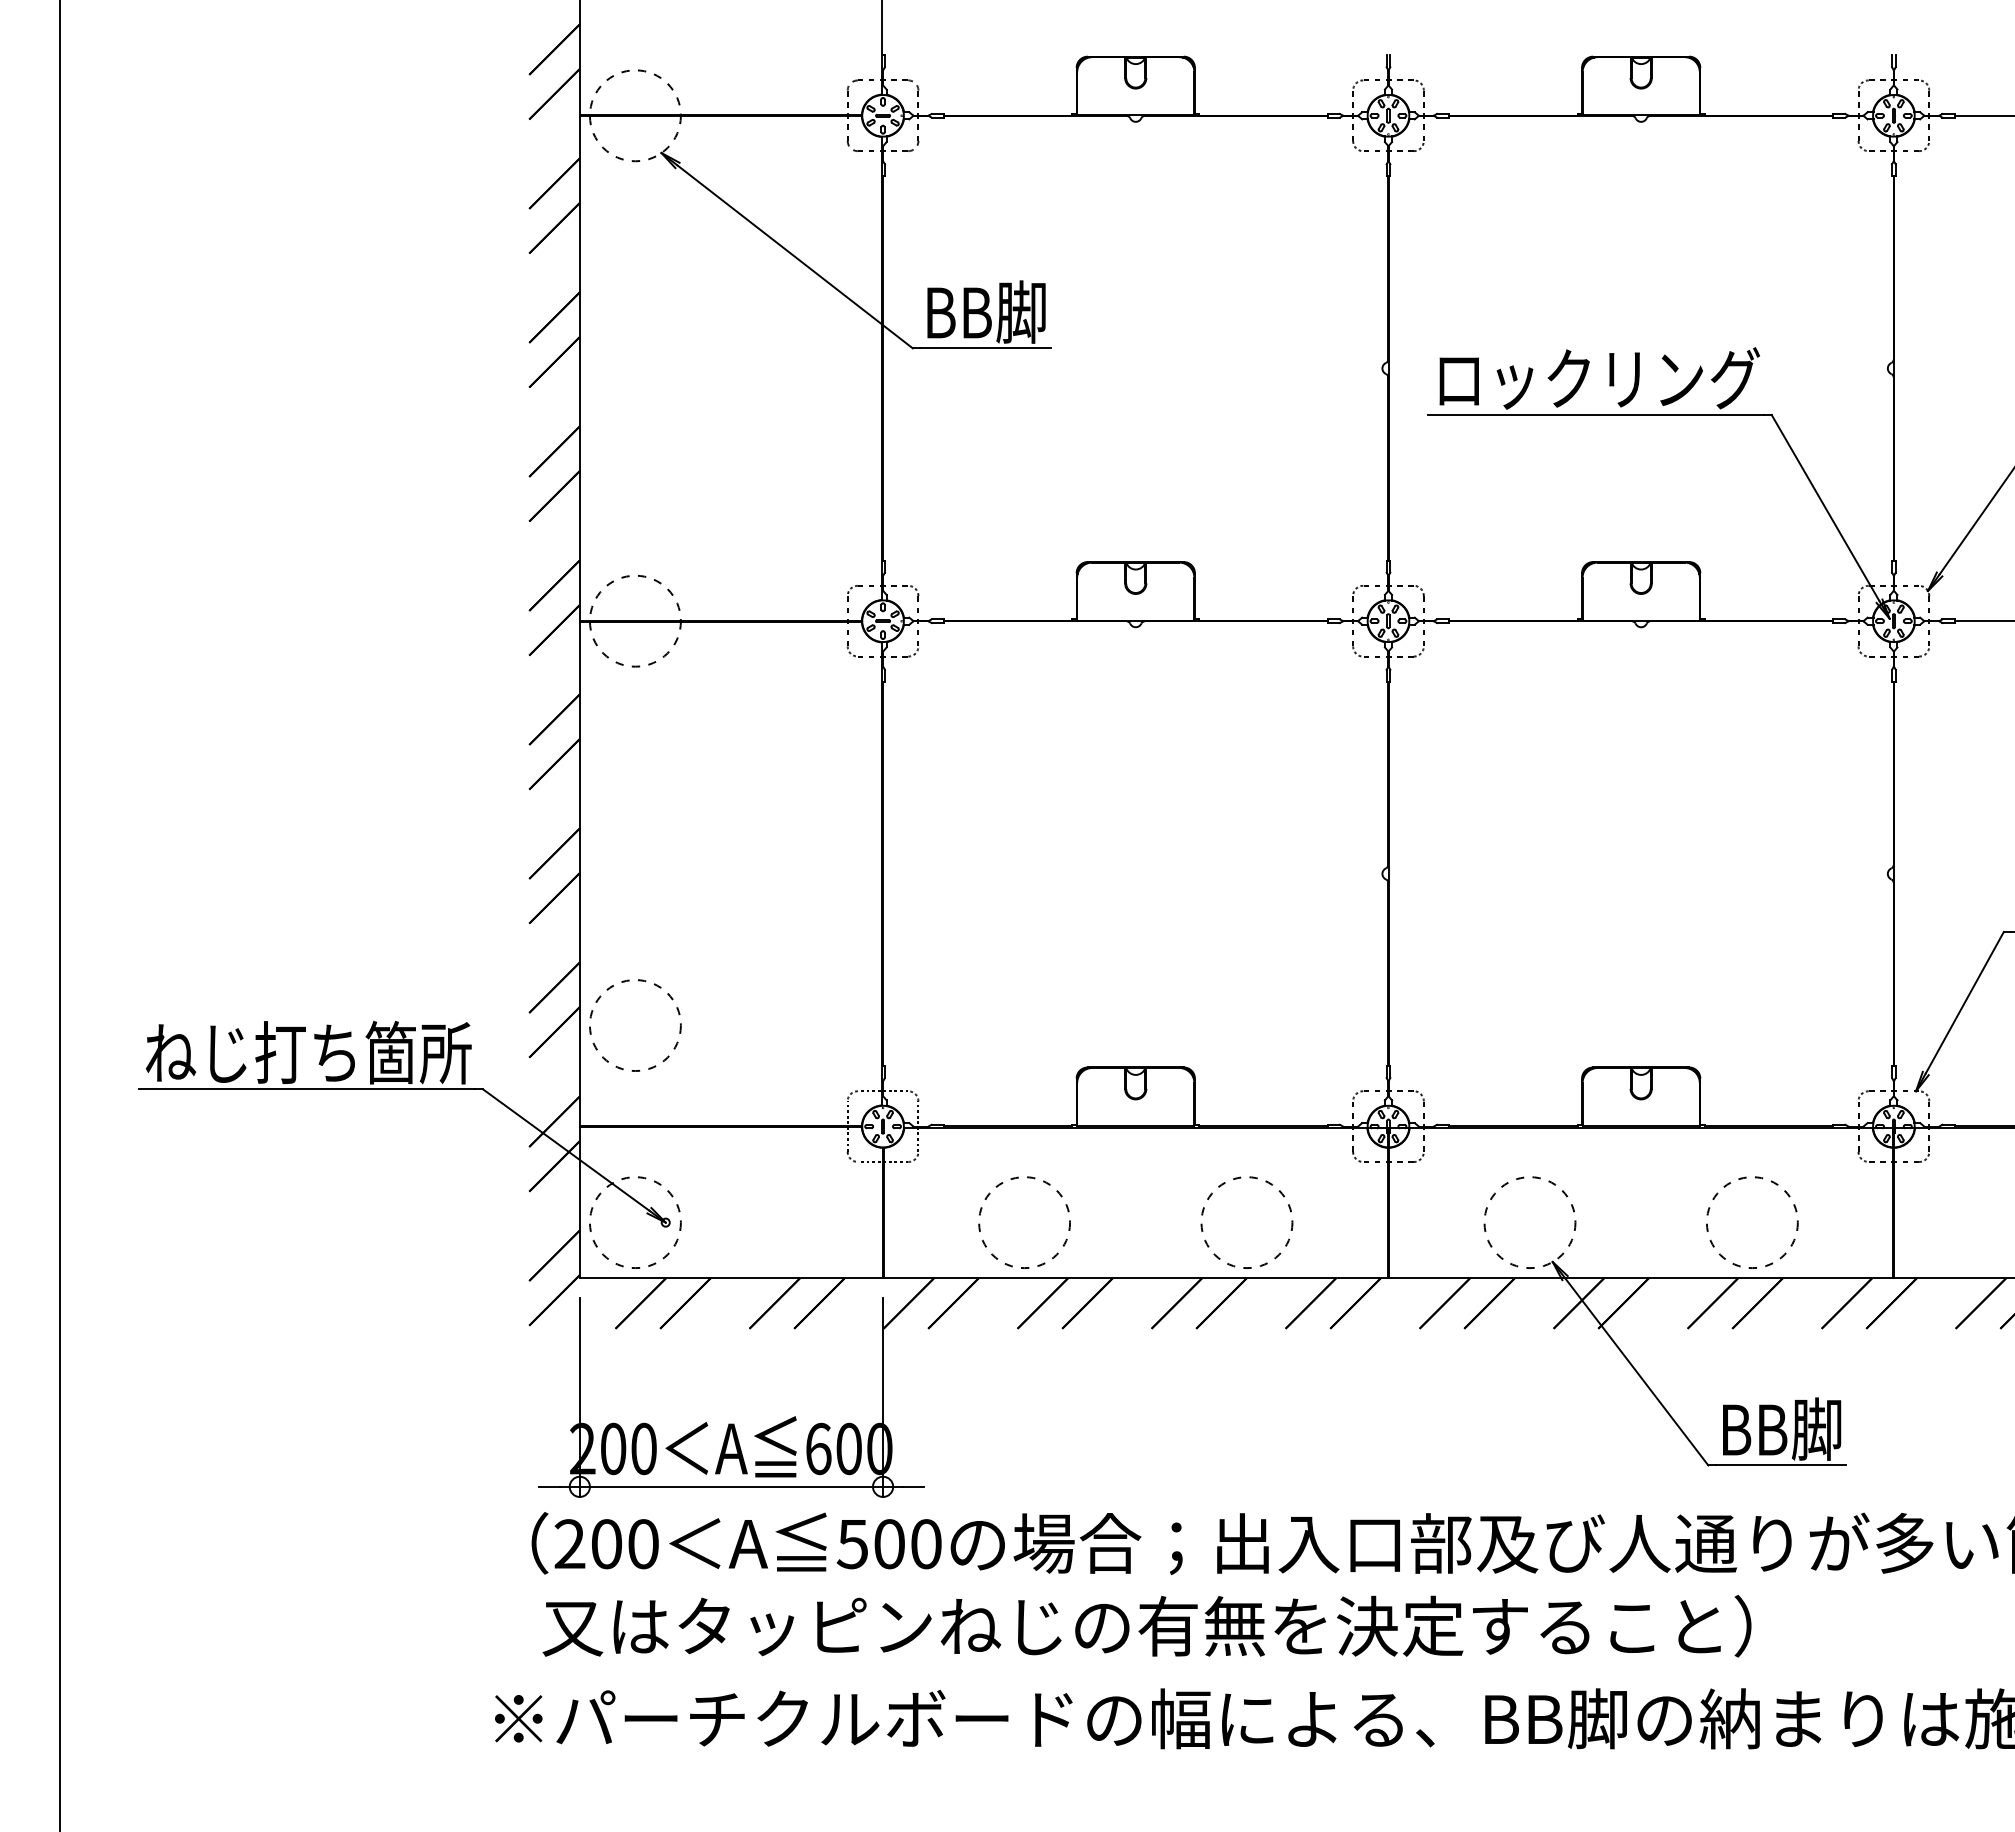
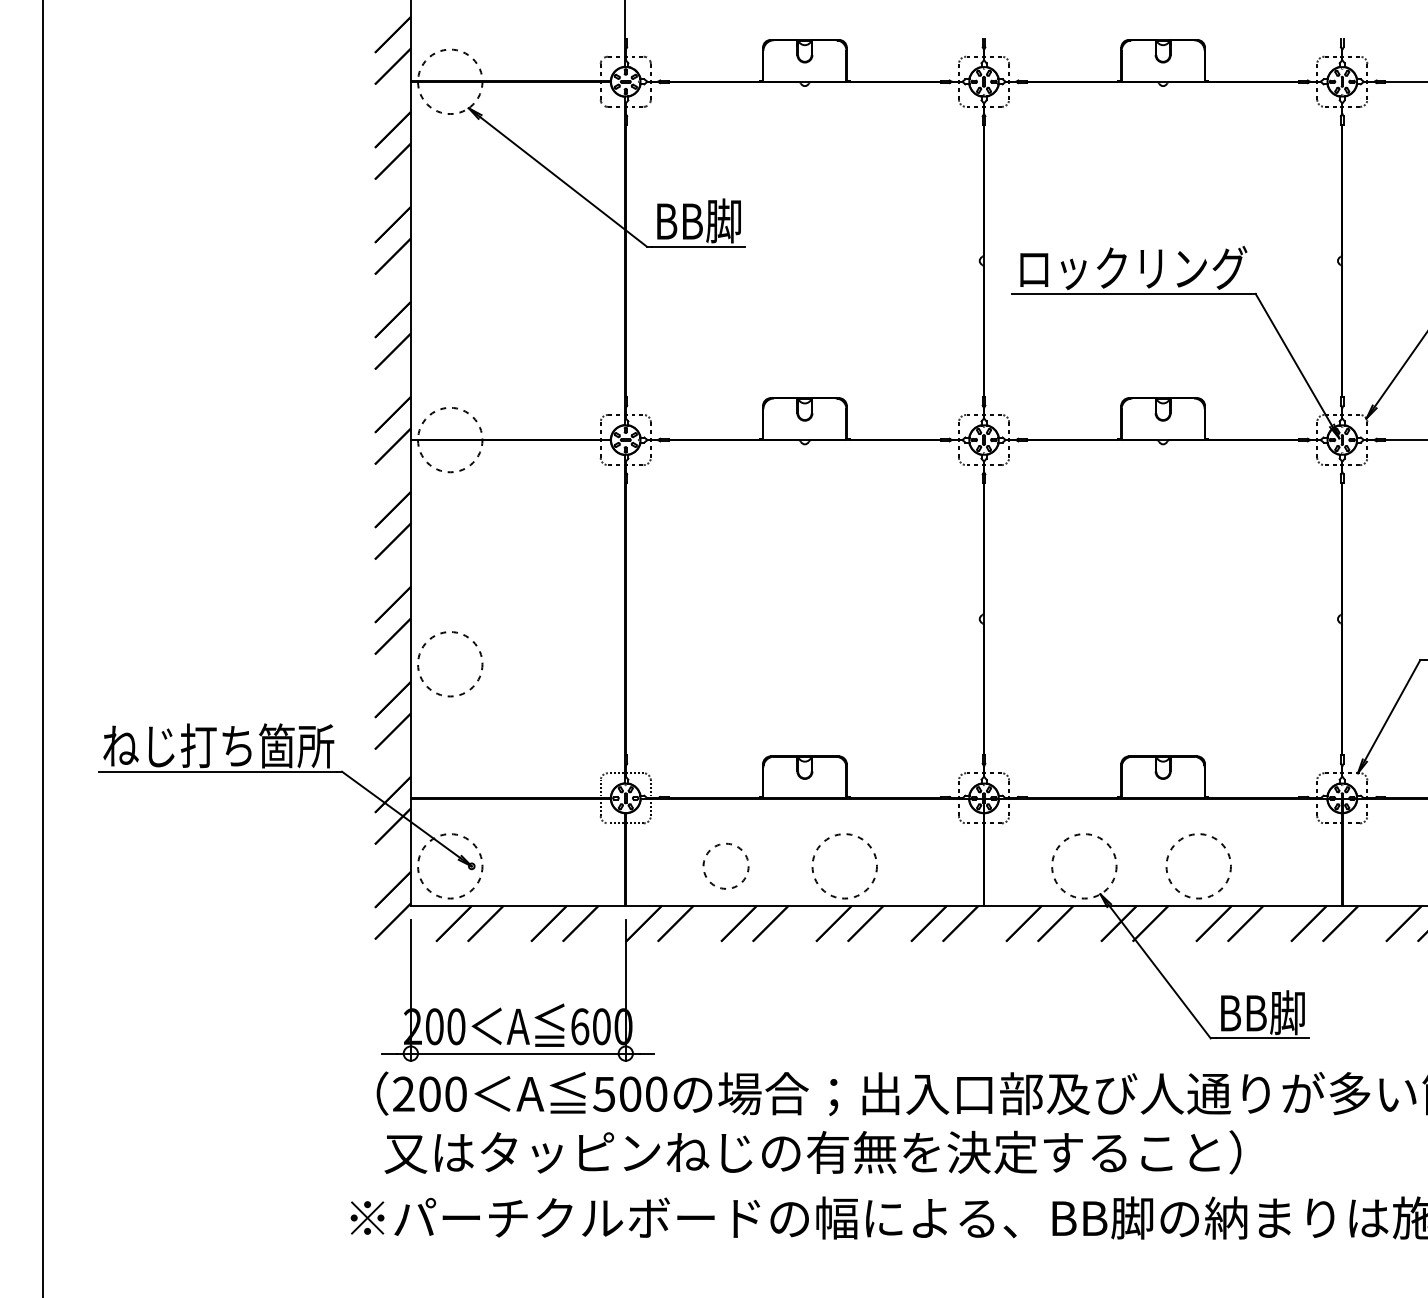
circle: (635, 1025) -> (450, 664), moved
circle: (1024, 1222) -> (726, 866), size x0.7
circle: (1246, 1222) -> (844, 866), moved
circle: (1752, 1222) -> (1198, 866), moved

